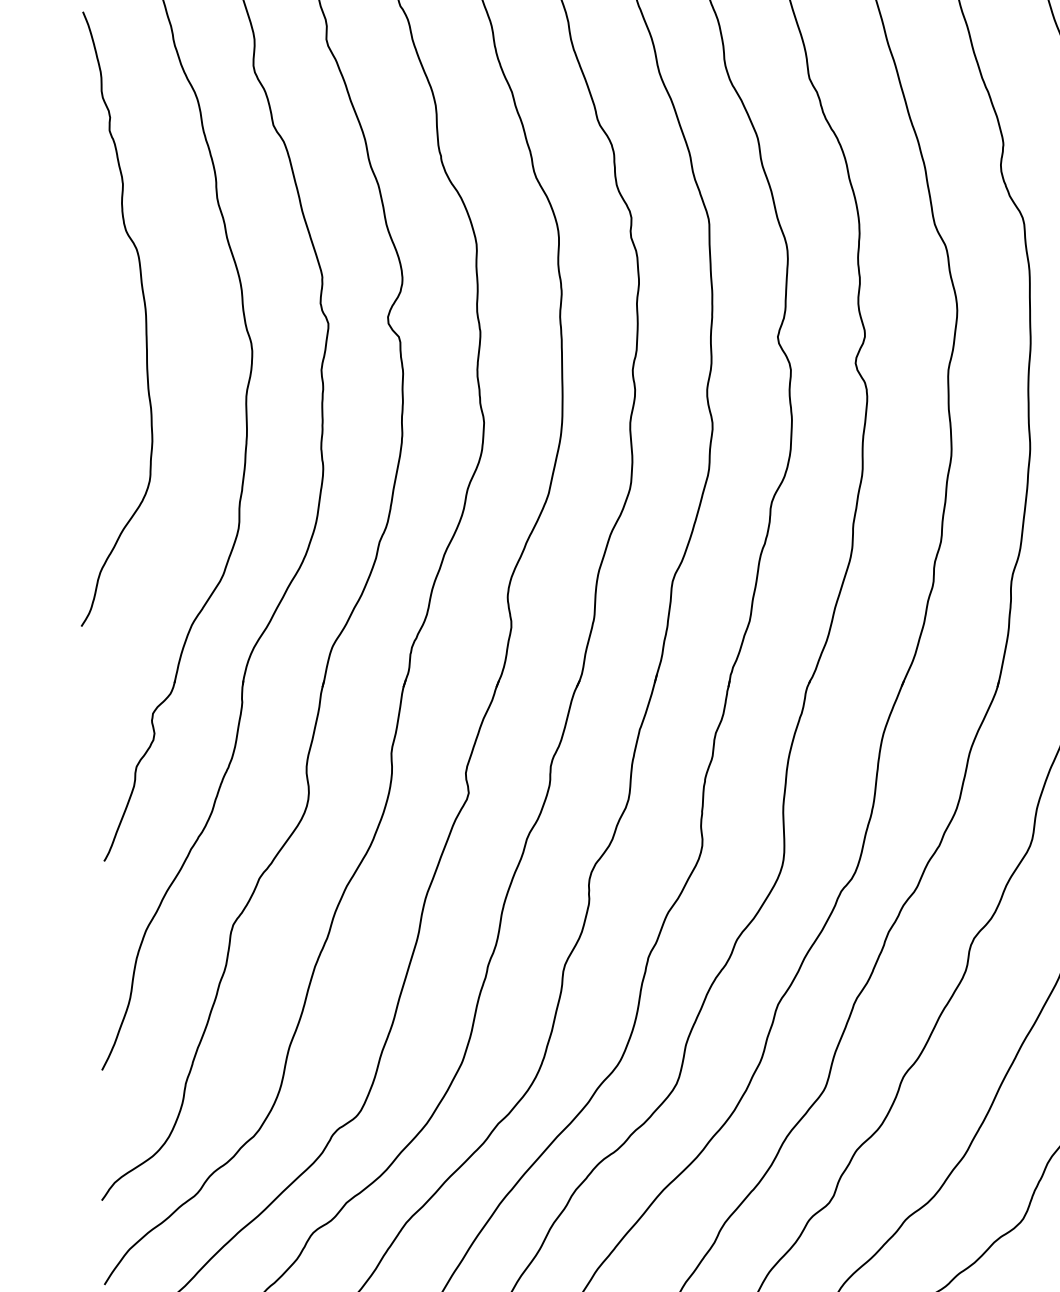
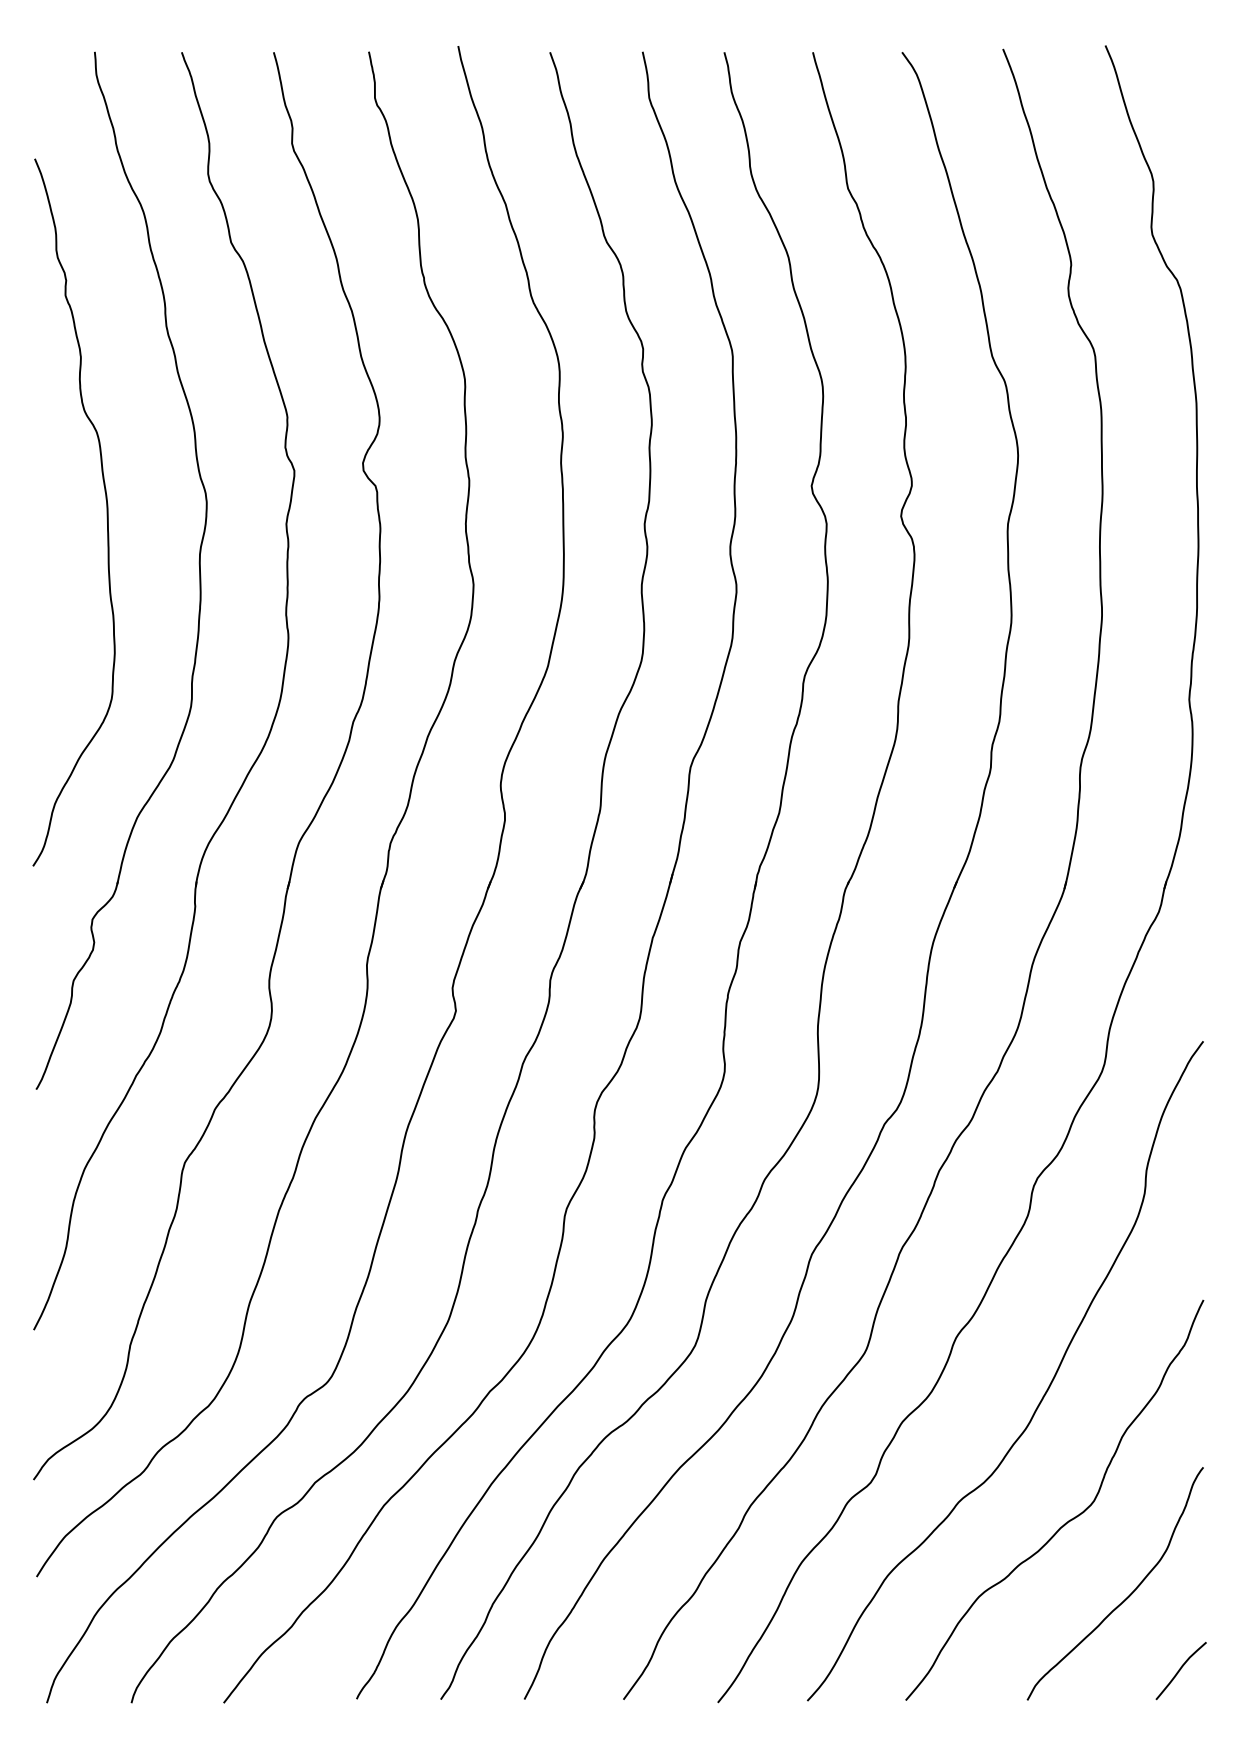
curve: (145, 319) -> (106, 512), moved

